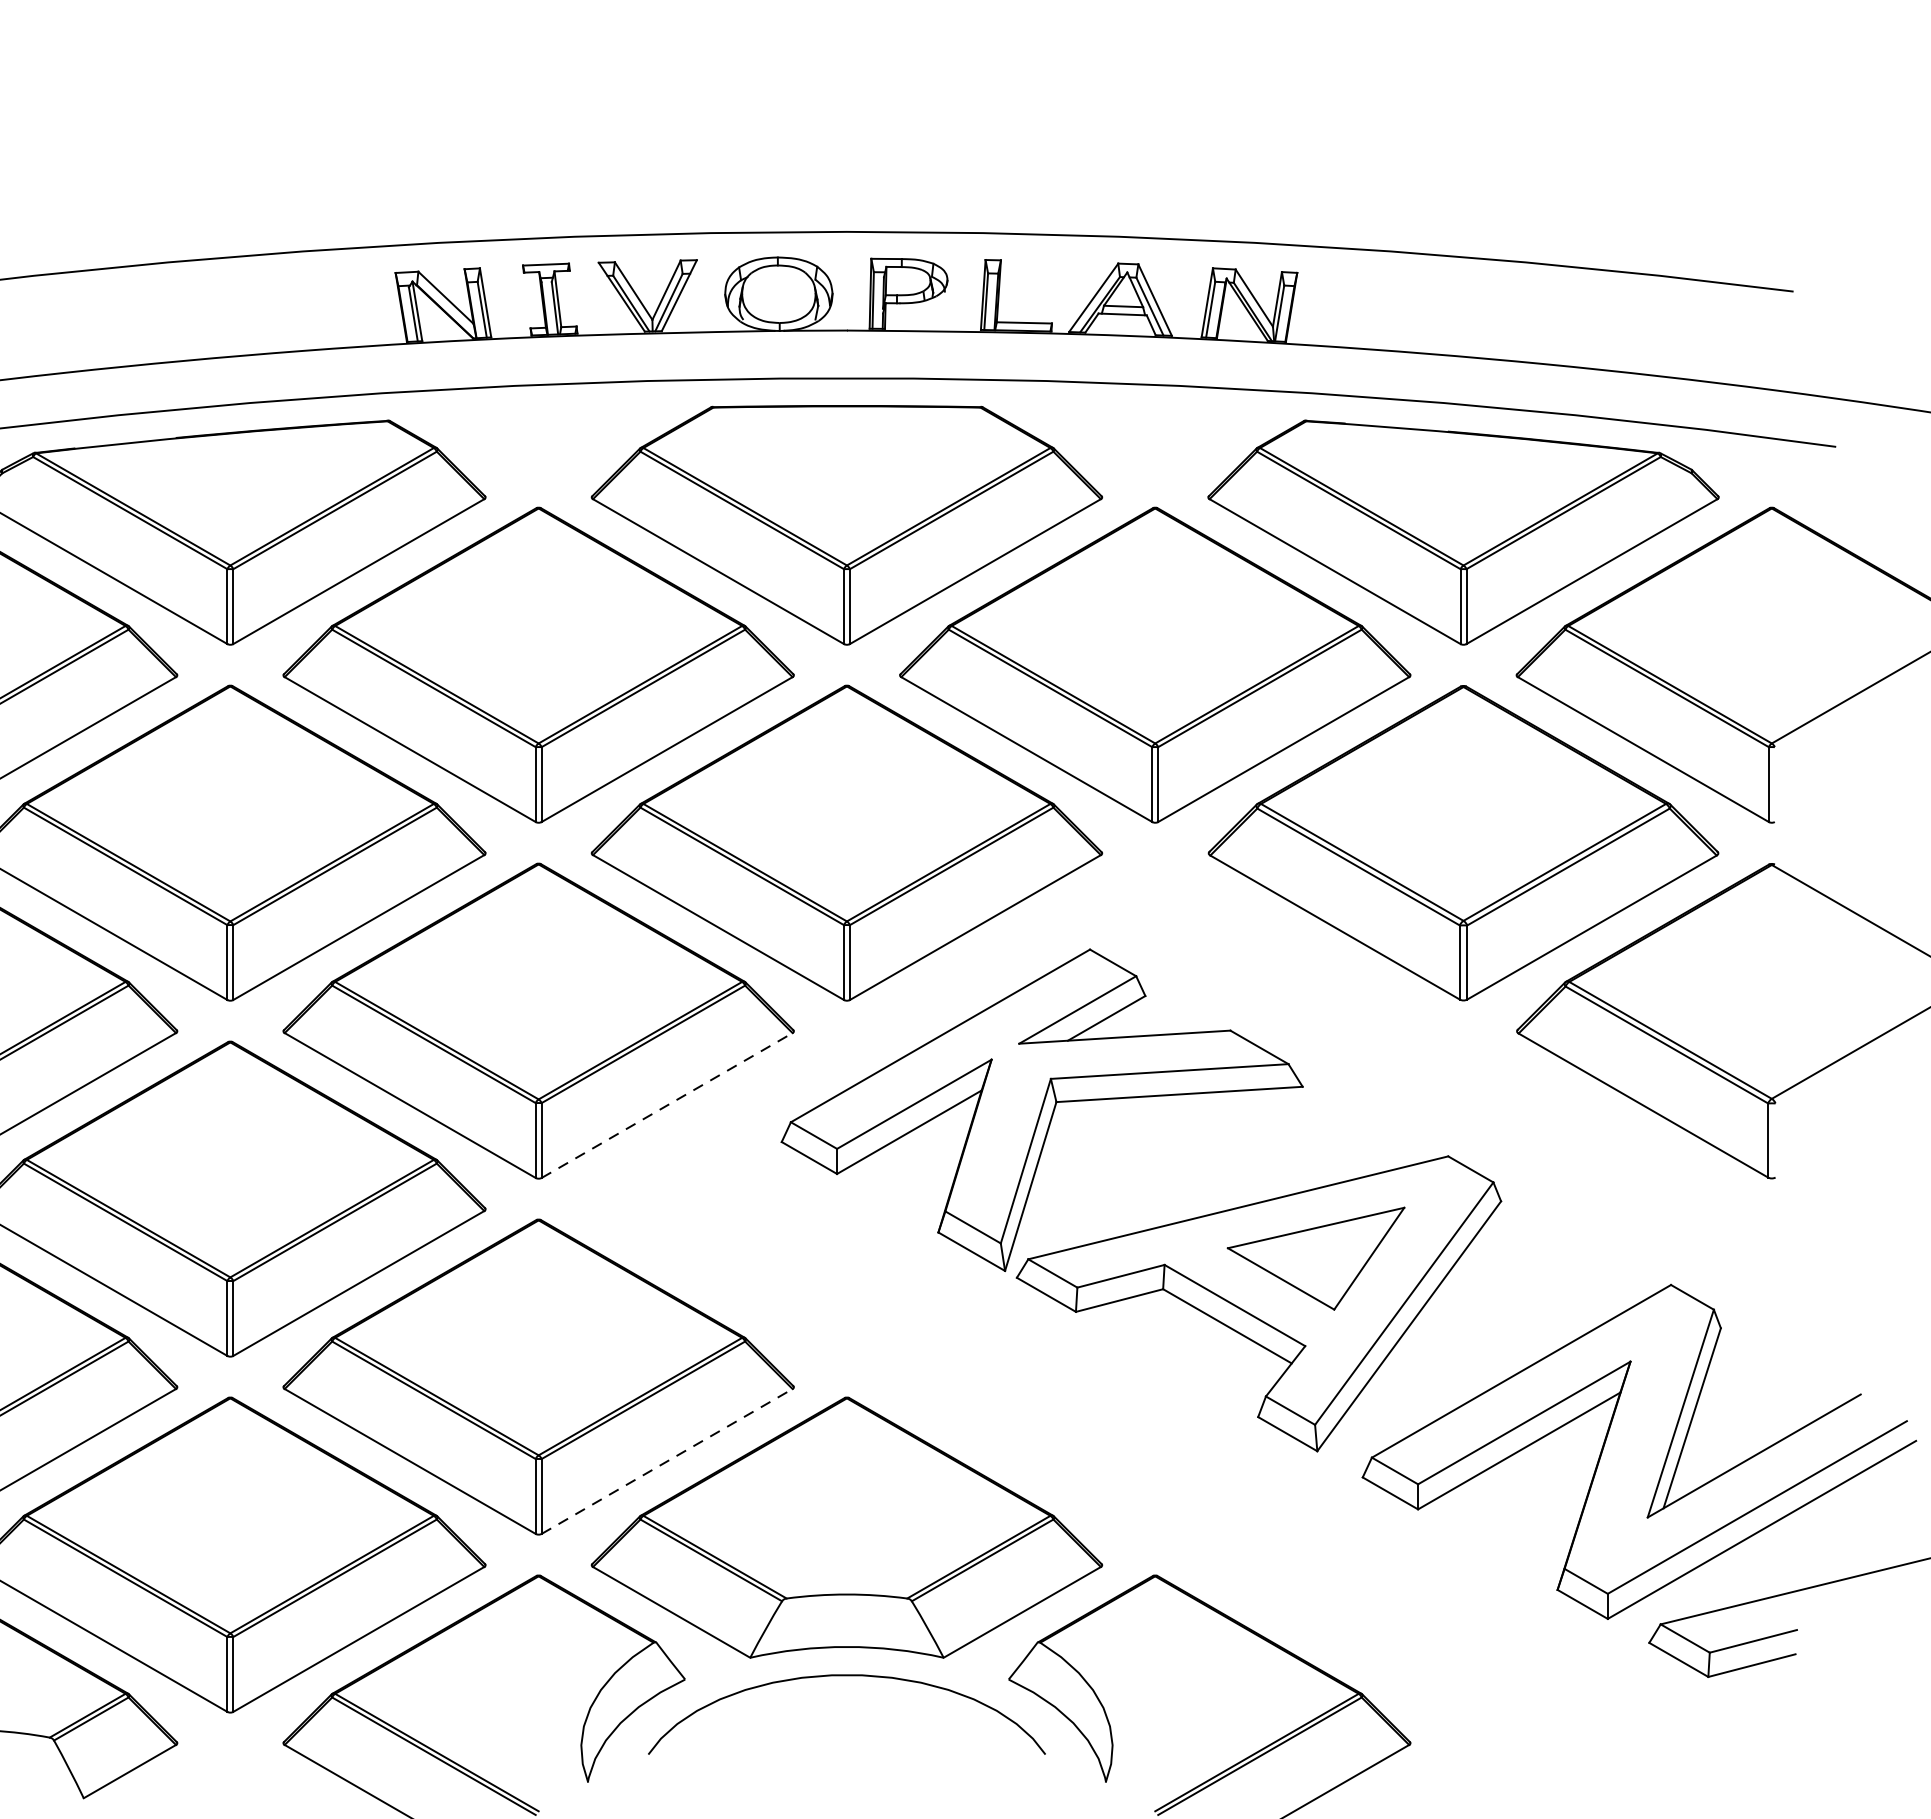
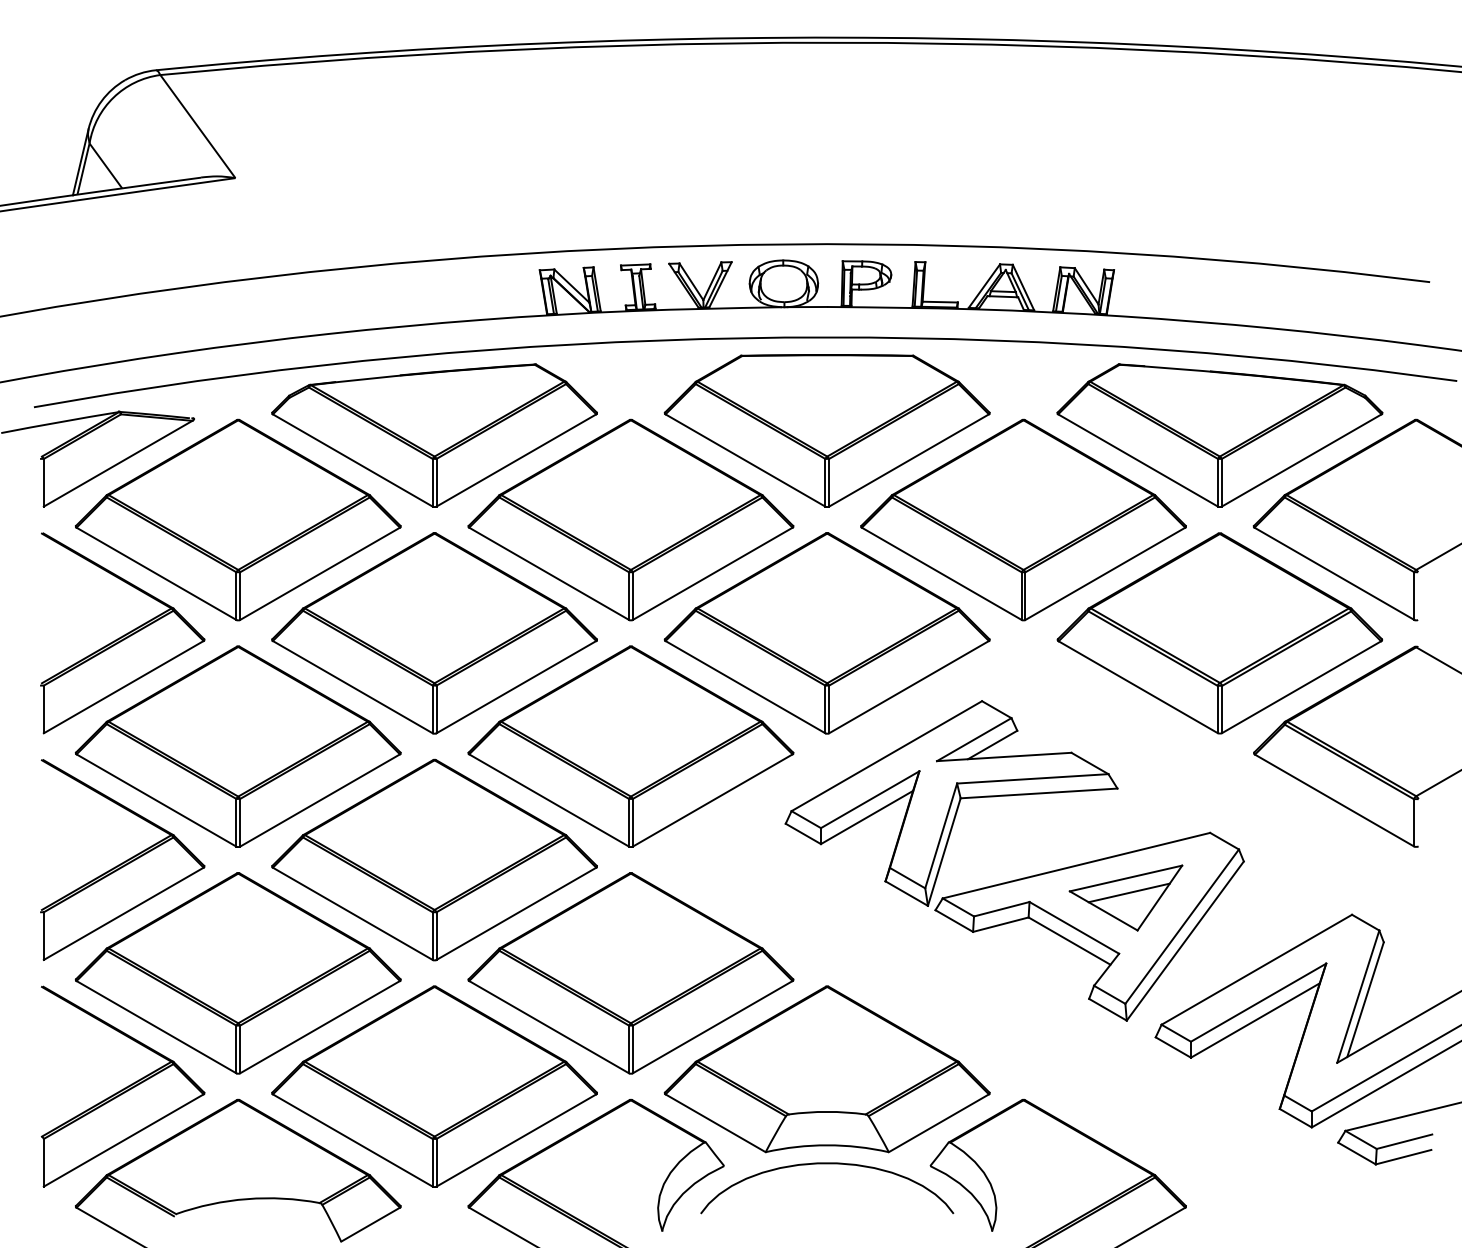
line: (668, 1105) -> (713, 800), dashed -> solid
line: (1319, 1249) -> (1128, 892), added
line: (668, 1460) -> (713, 1026), dashed -> solid

